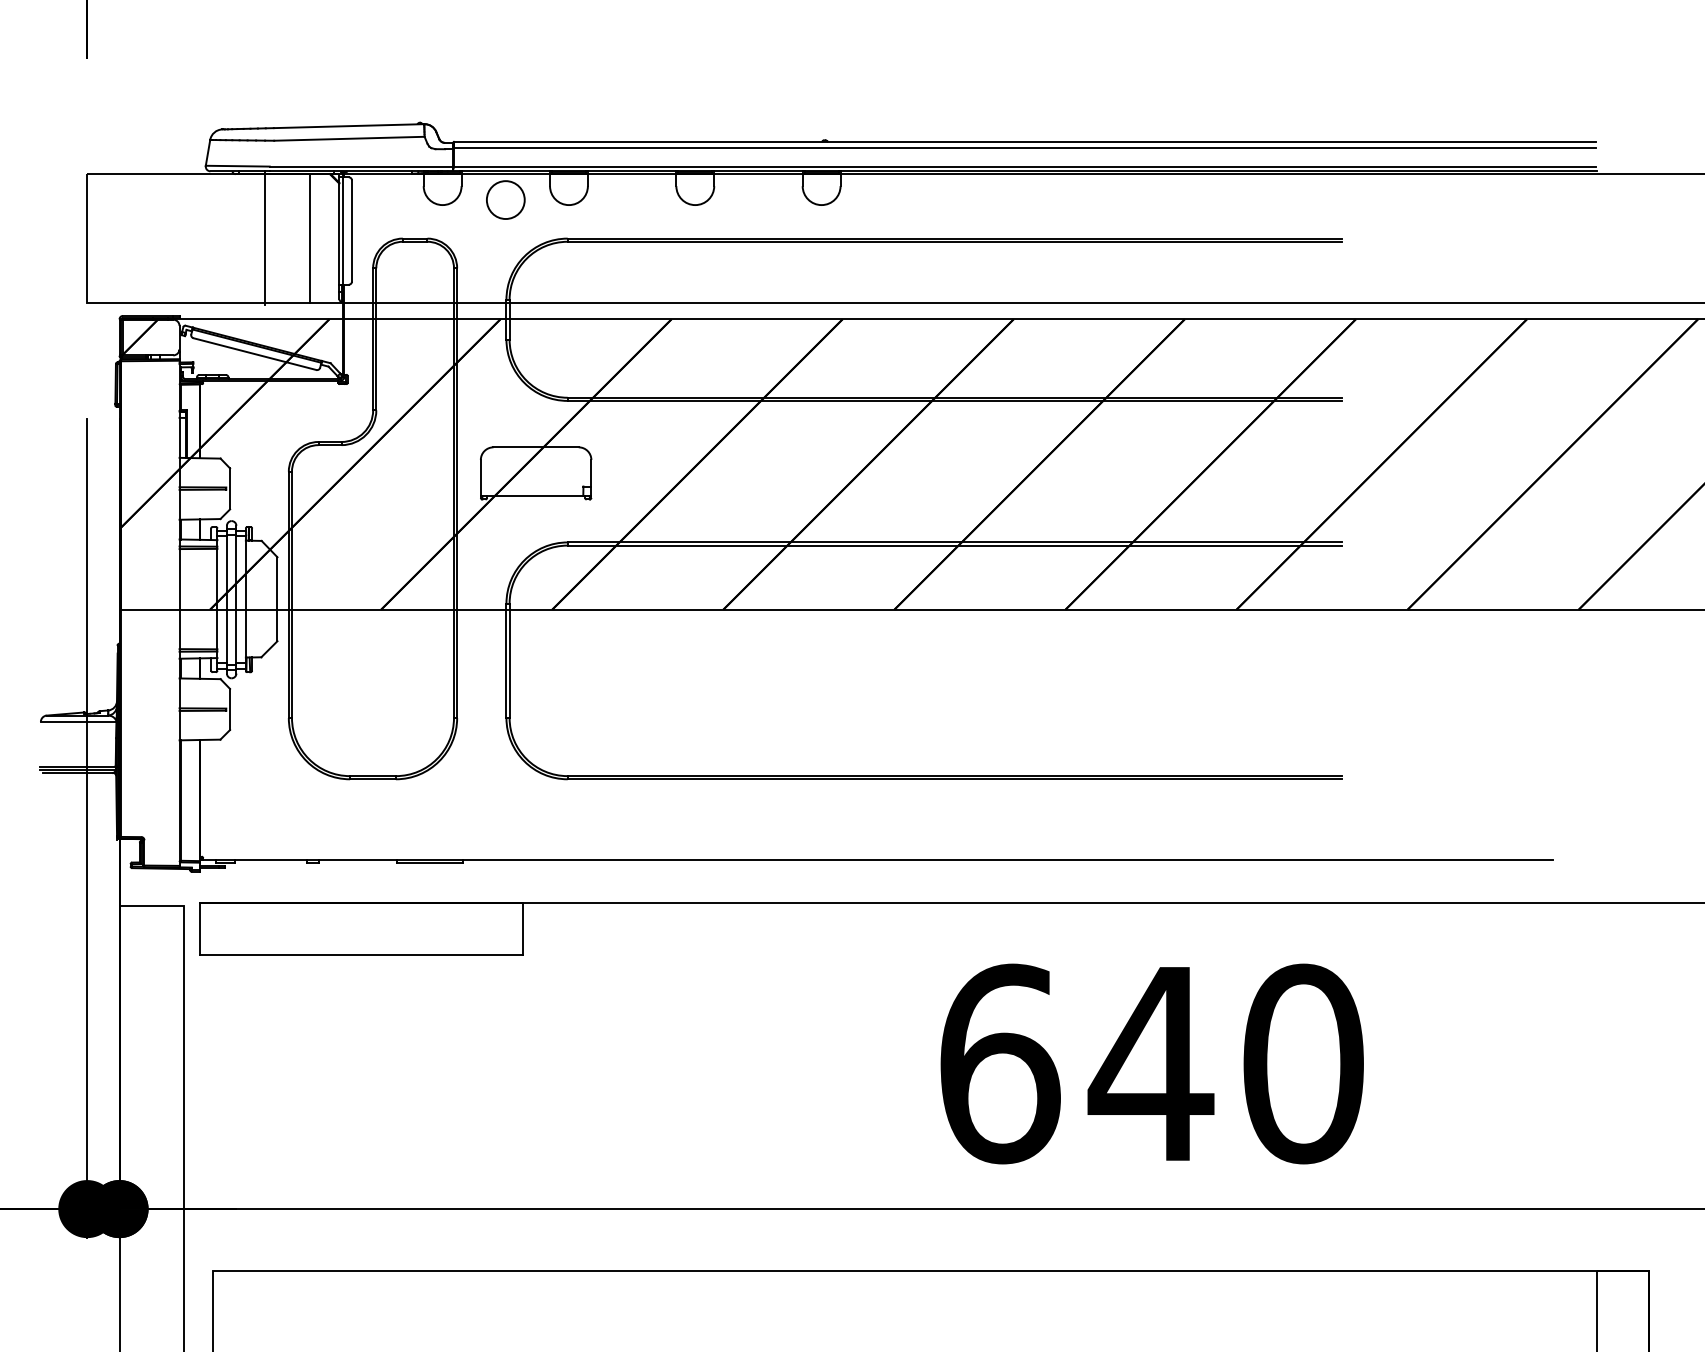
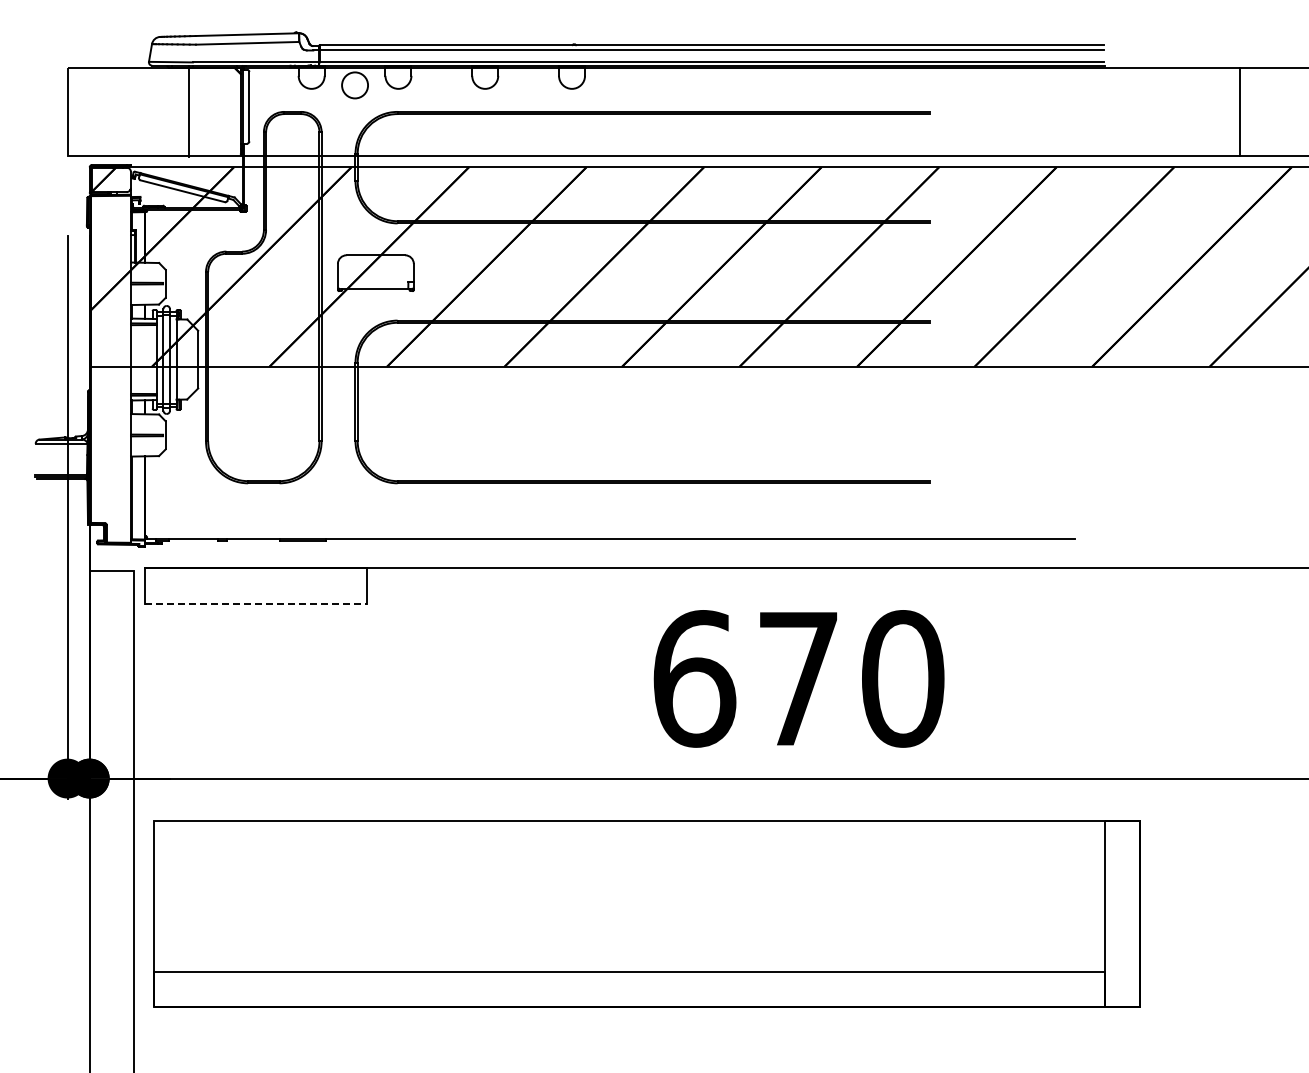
line: (309, 238) -> (220, 111), removed
line: (360, 954) -> (255, 603), solid -> dashed
text: (1149, 1063) -> (797, 678), 640 -> 670

